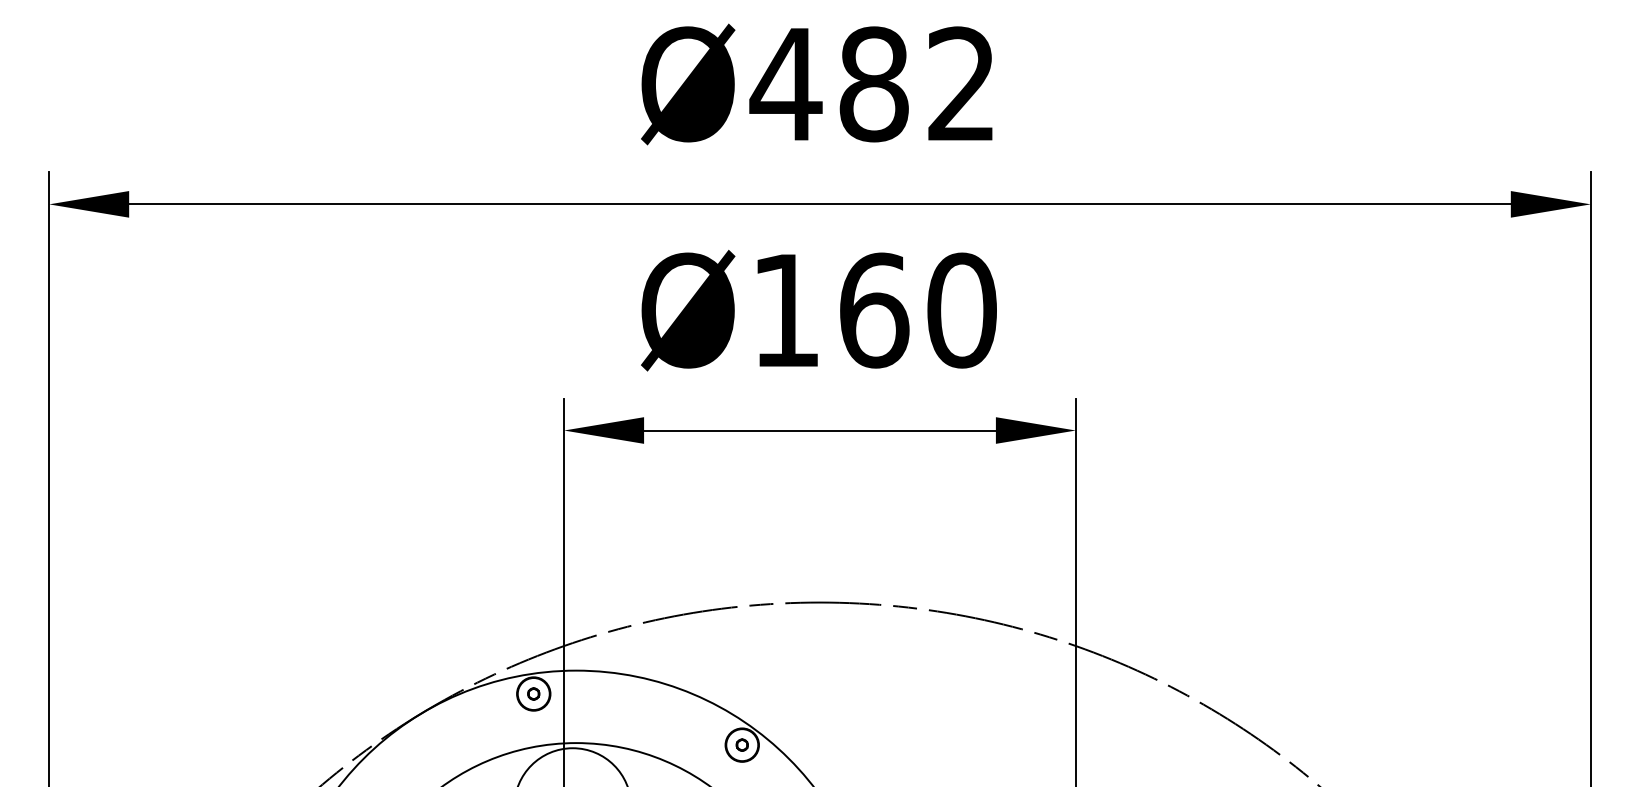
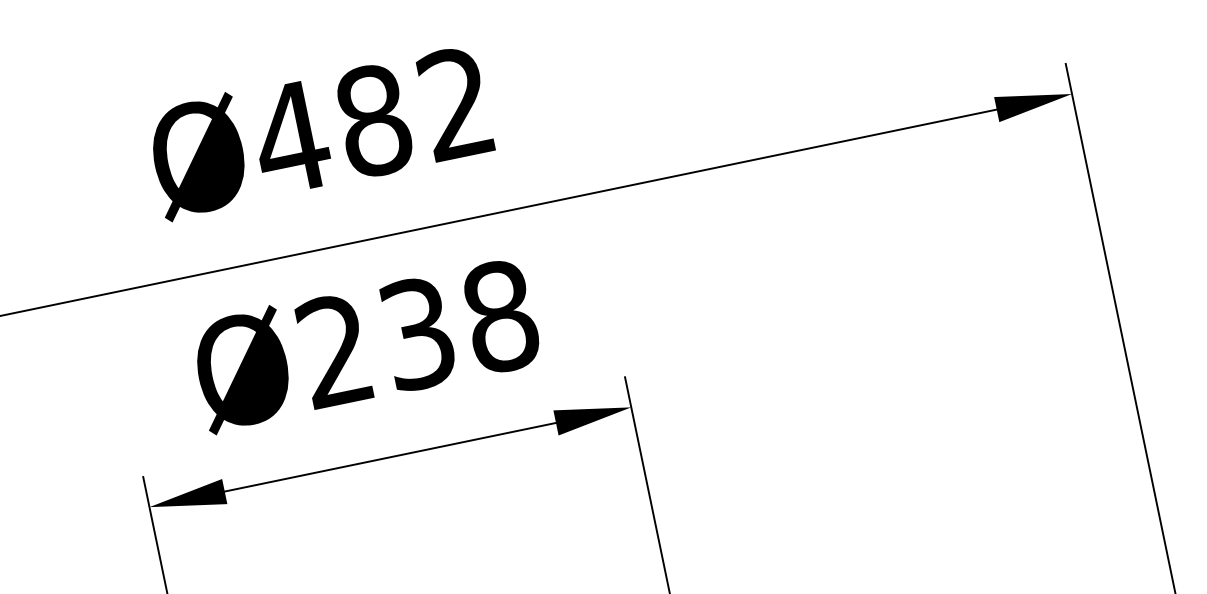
text: (874, 310) -> (418, 333), Ø160 -> Ø238

